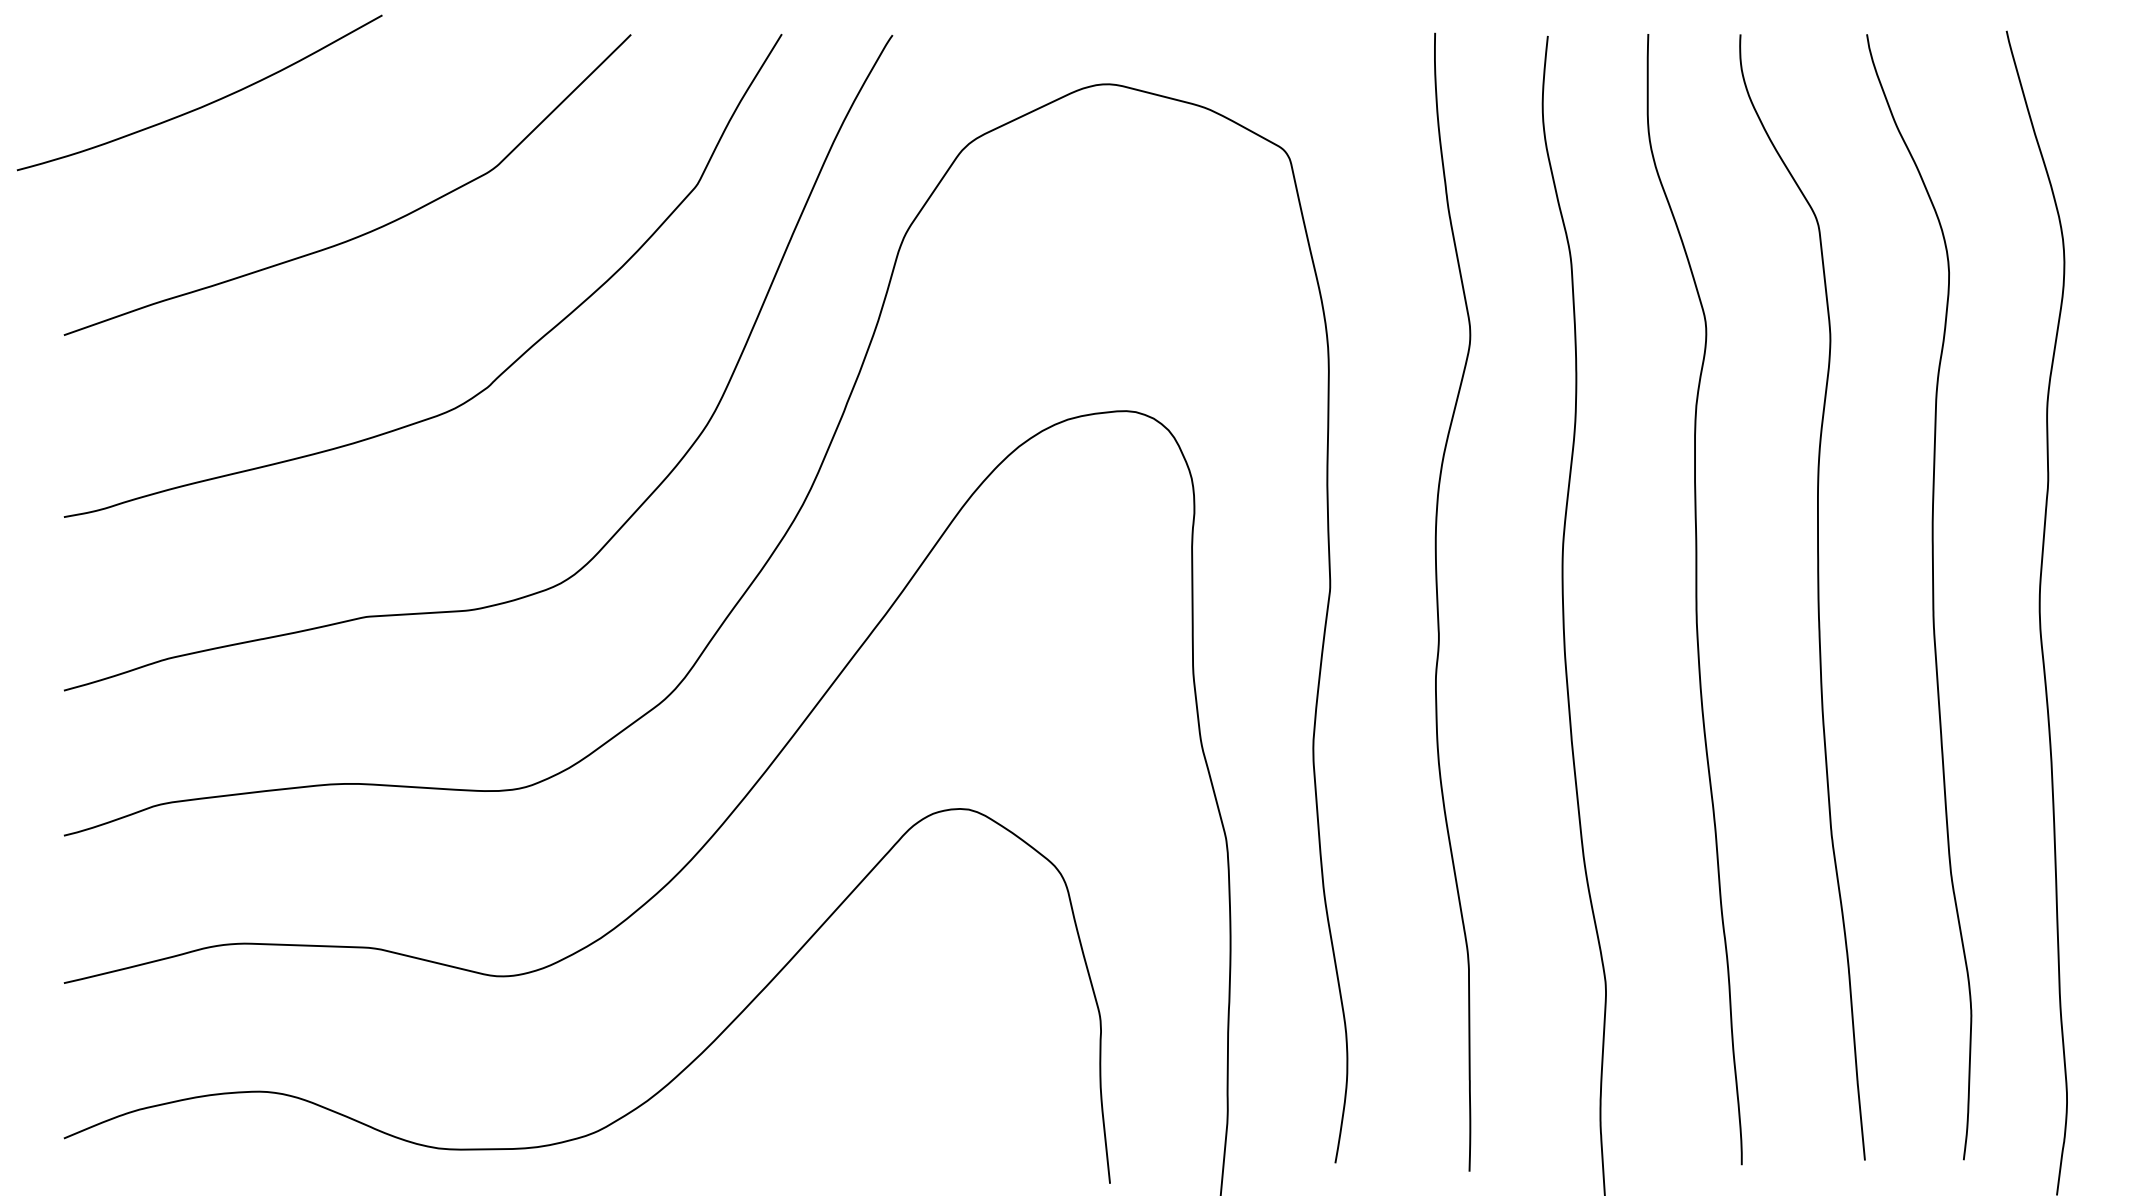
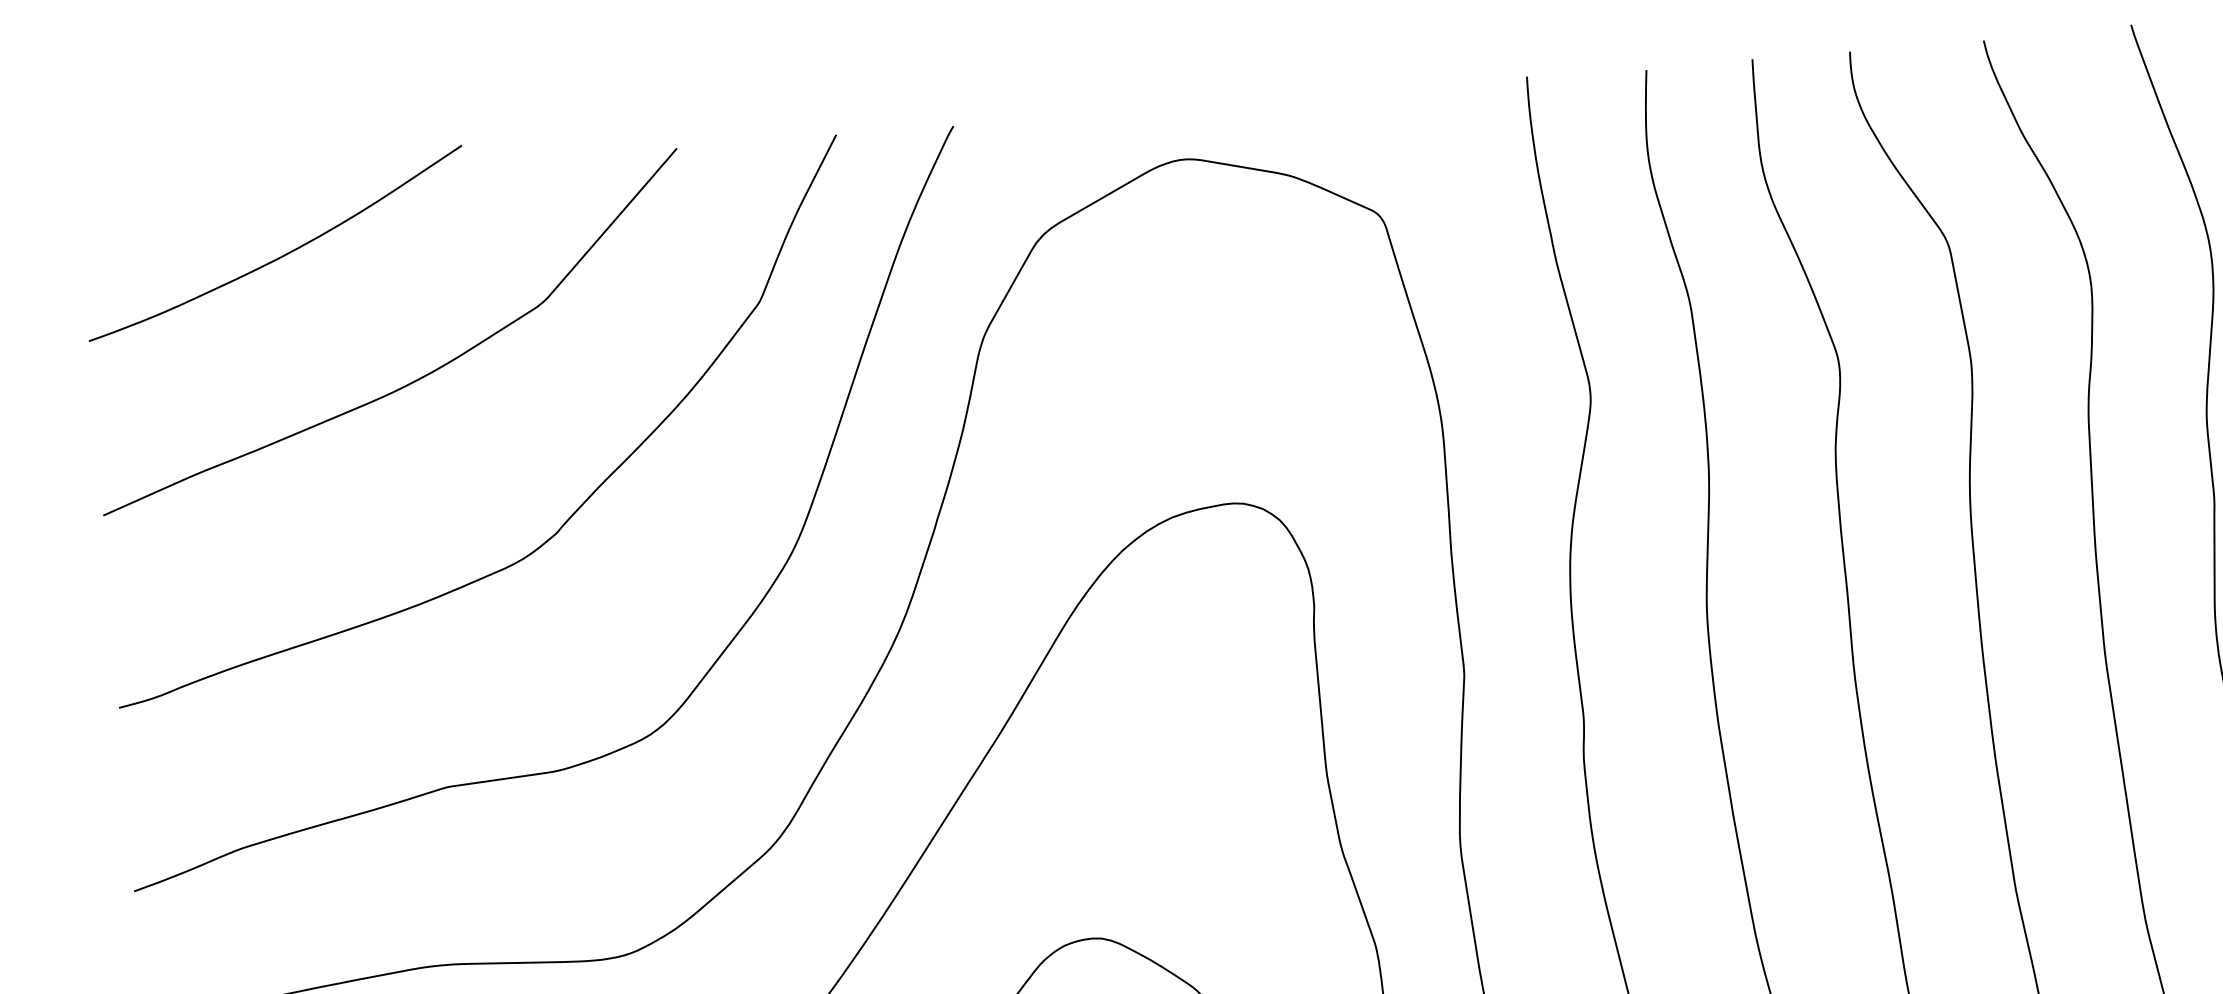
curve: (202, 105) -> (279, 256), moved

